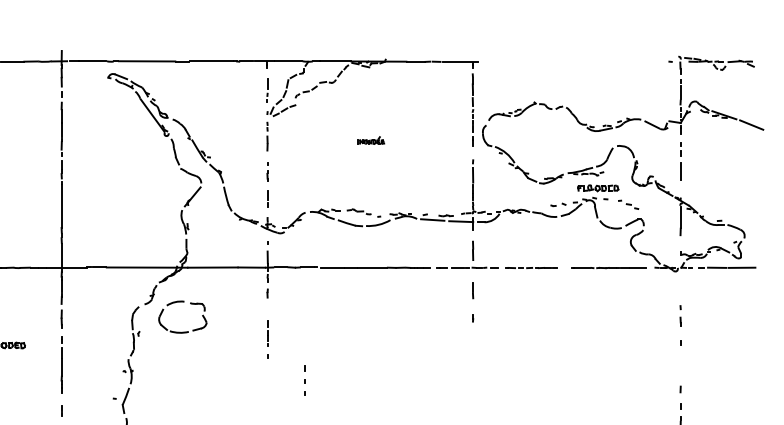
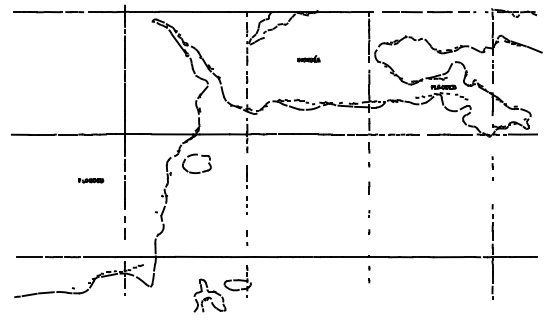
line: (574, 62) -> (429, 12), added
part: (370, 139) -> (308, 58), size x1.43
line: (473, 356) -> (369, 187), added
line: (303, 380) -> (246, 205), moved
part: (473, 400) -> (369, 213), added

